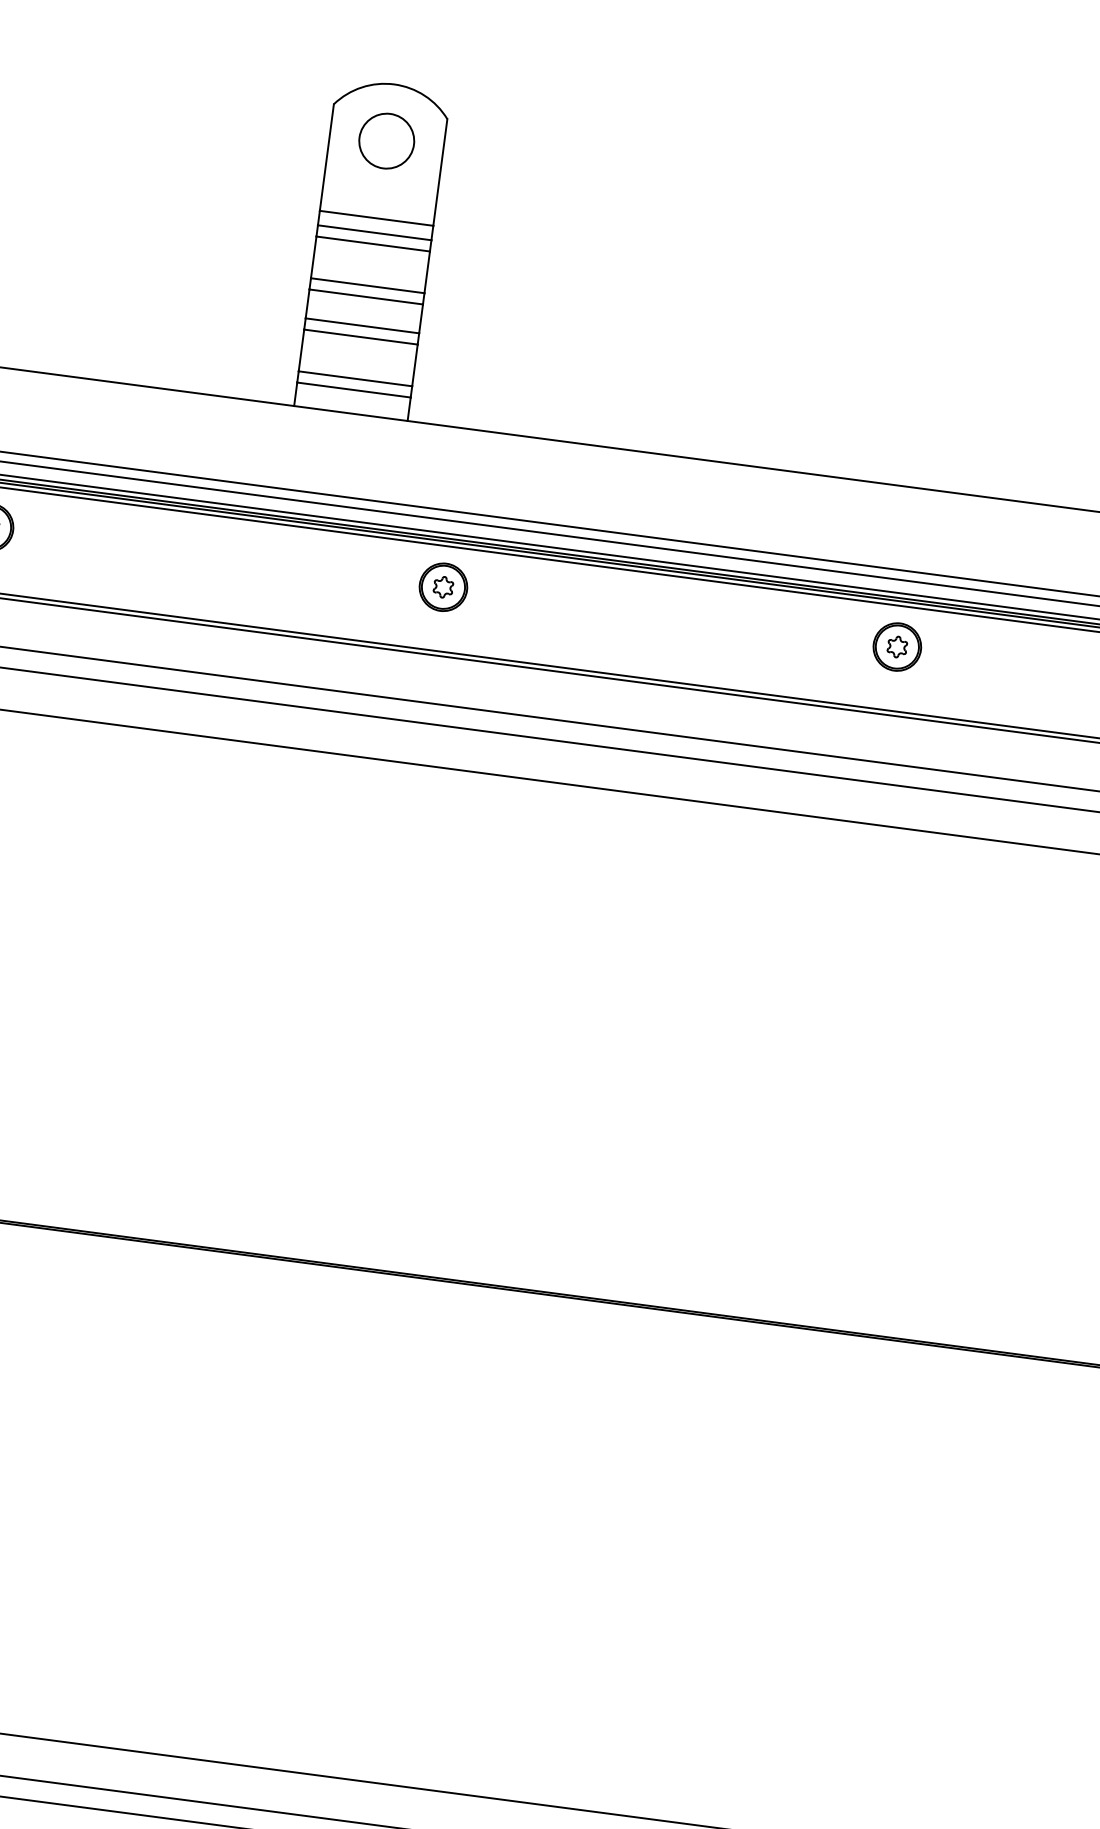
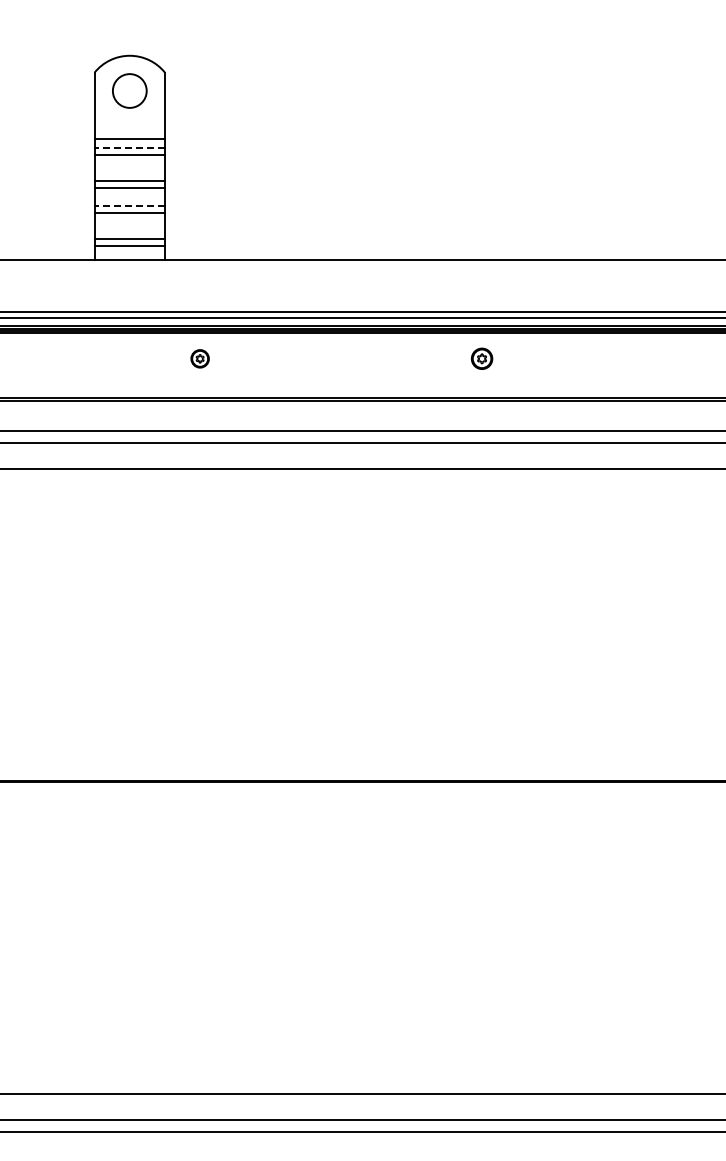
line: (374, 232) -> (129, 147), solid -> dashed
line: (361, 325) -> (129, 205), solid -> dashed
part: (442, 586) -> (199, 358), size x0.6
part: (896, 646) -> (481, 358), size x0.7

